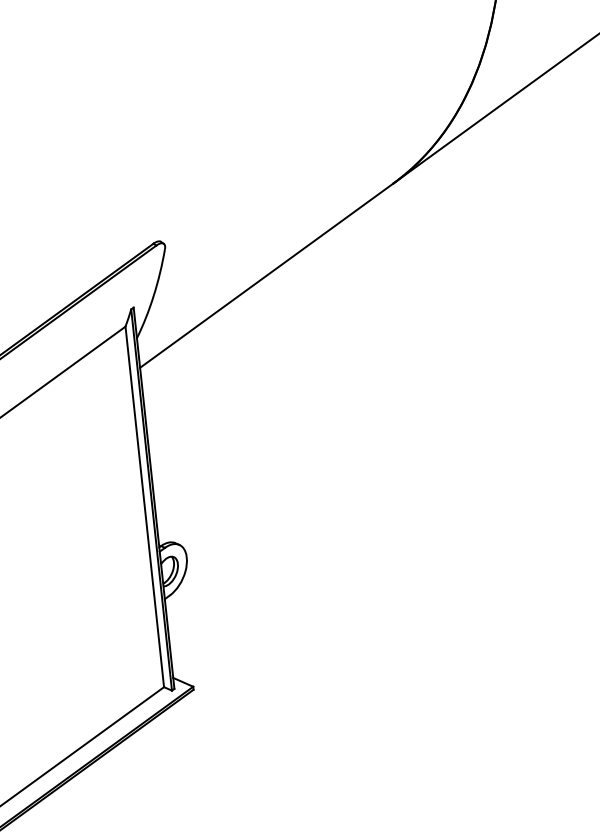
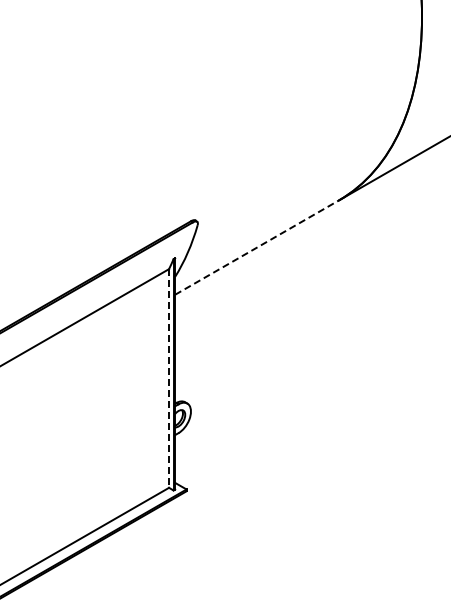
line: (267, 275) -> (257, 247), solid -> dashed
line: (145, 508) -> (169, 379), solid -> dashed

